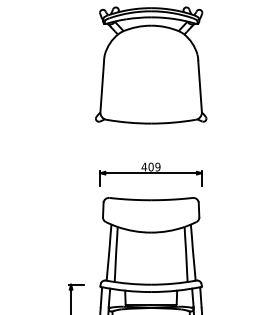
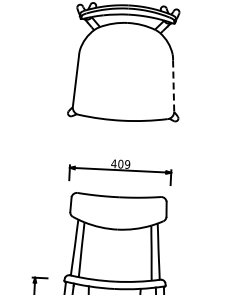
line: (200, 86) -> (174, 86), solid -> dashed

